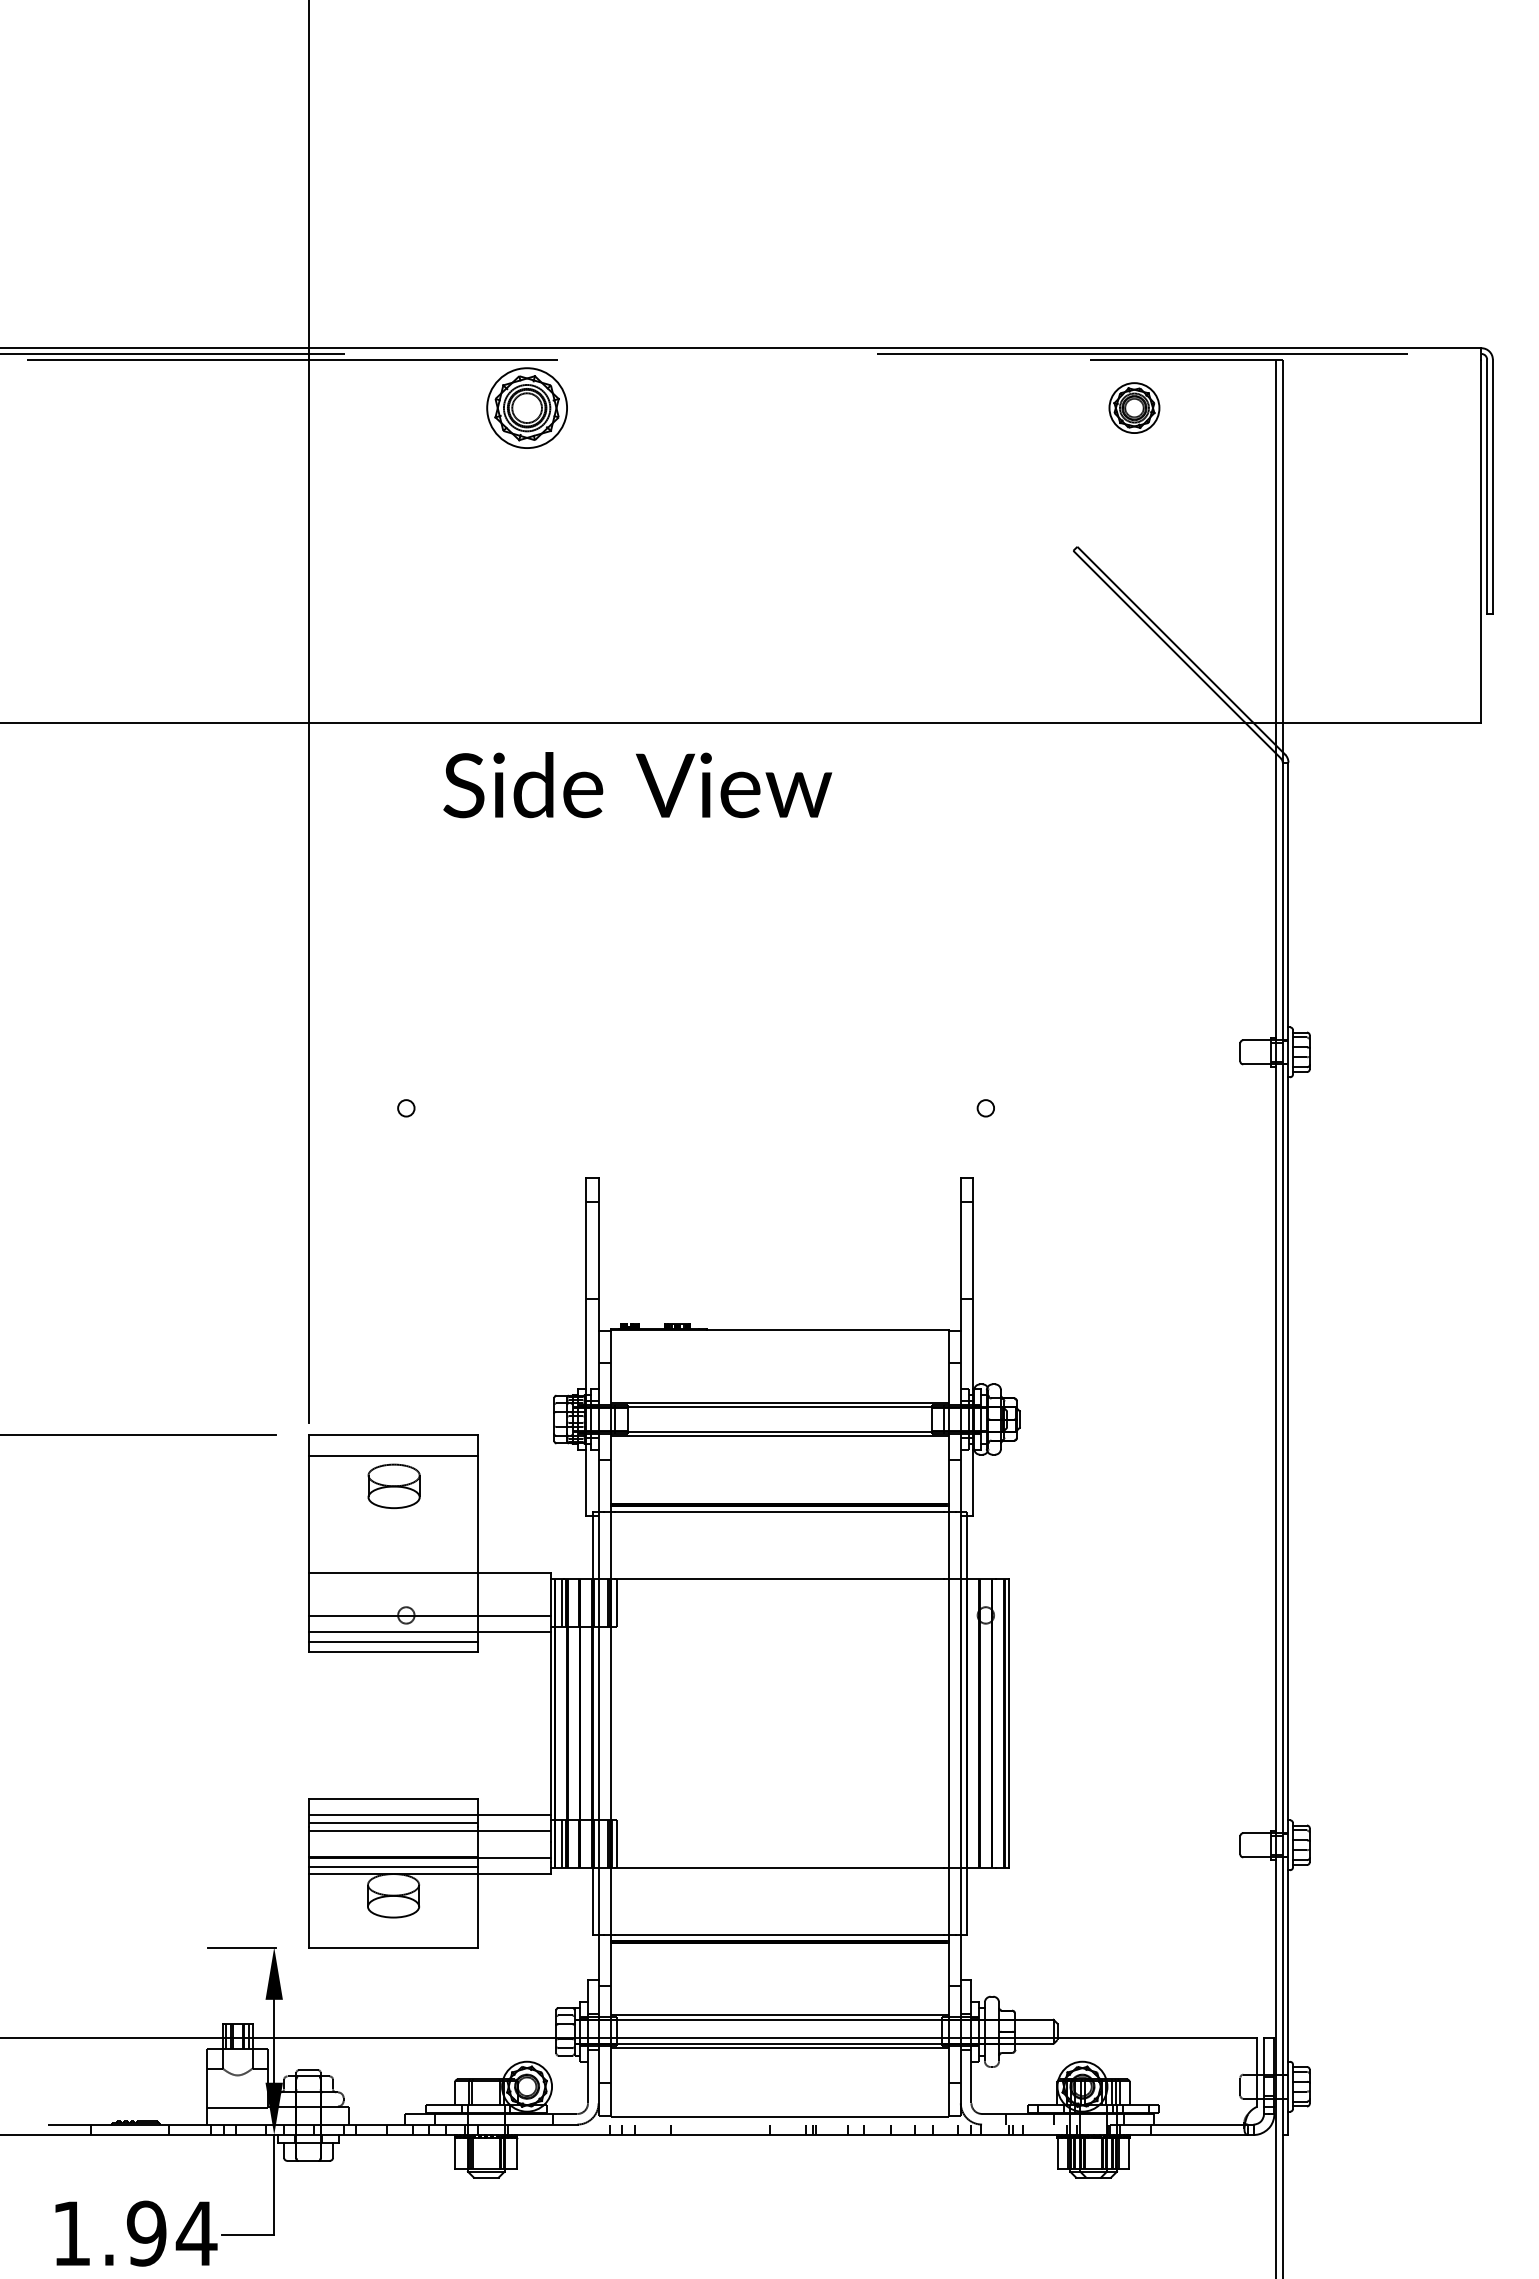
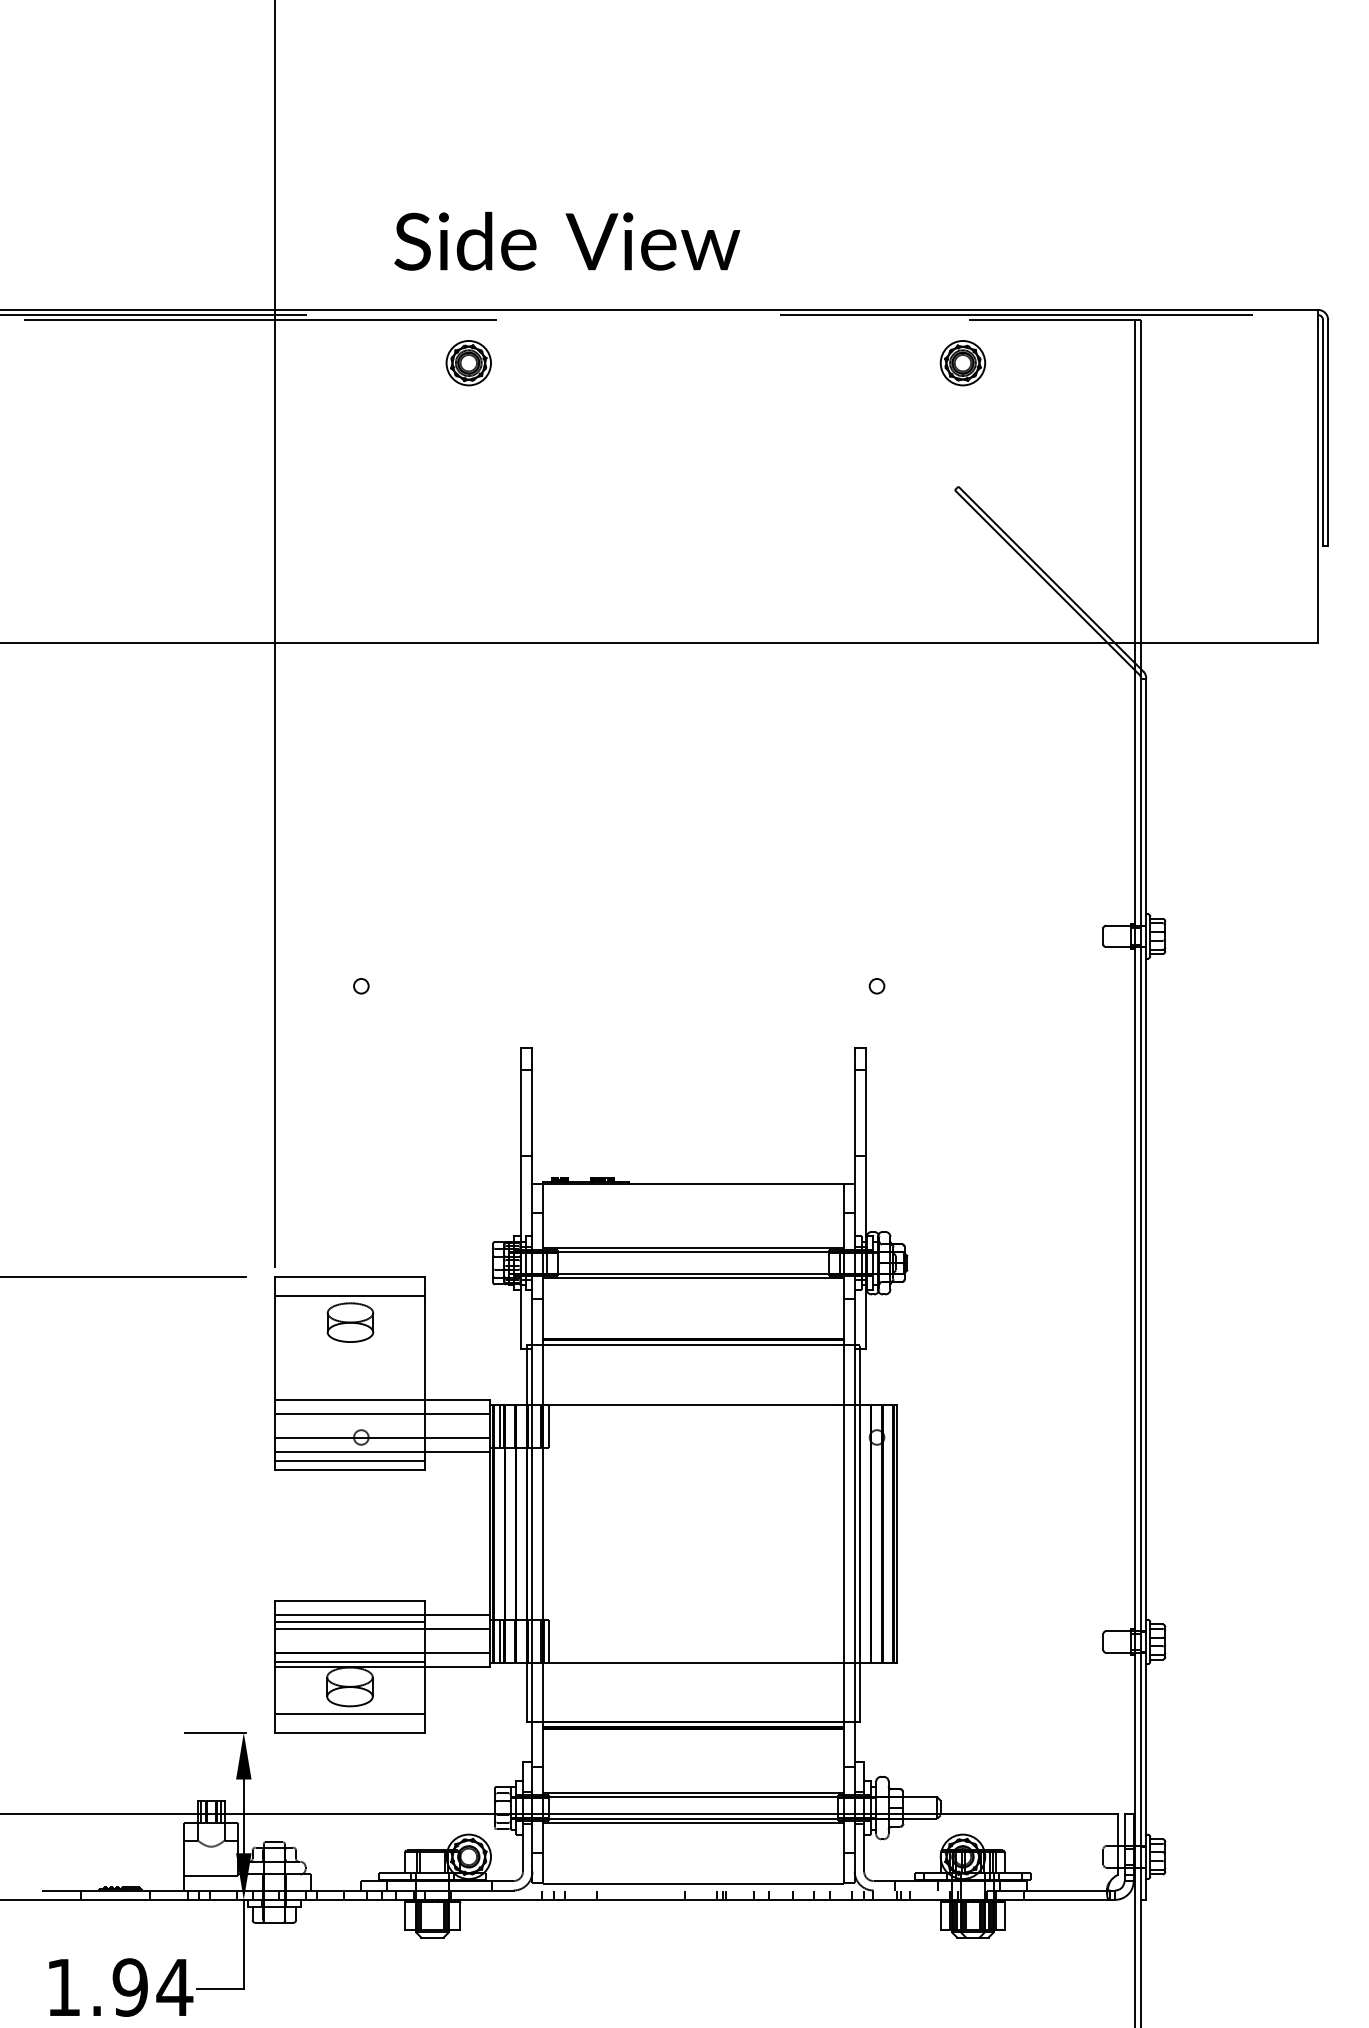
part: (526, 407) -> (468, 362), size x0.62
part: (1134, 407) -> (963, 362), moved
text: (637, 785) -> (567, 241), moved
line: (429, 1589) -> (381, 1414), added
line: (393, 1925) -> (349, 1713), added

